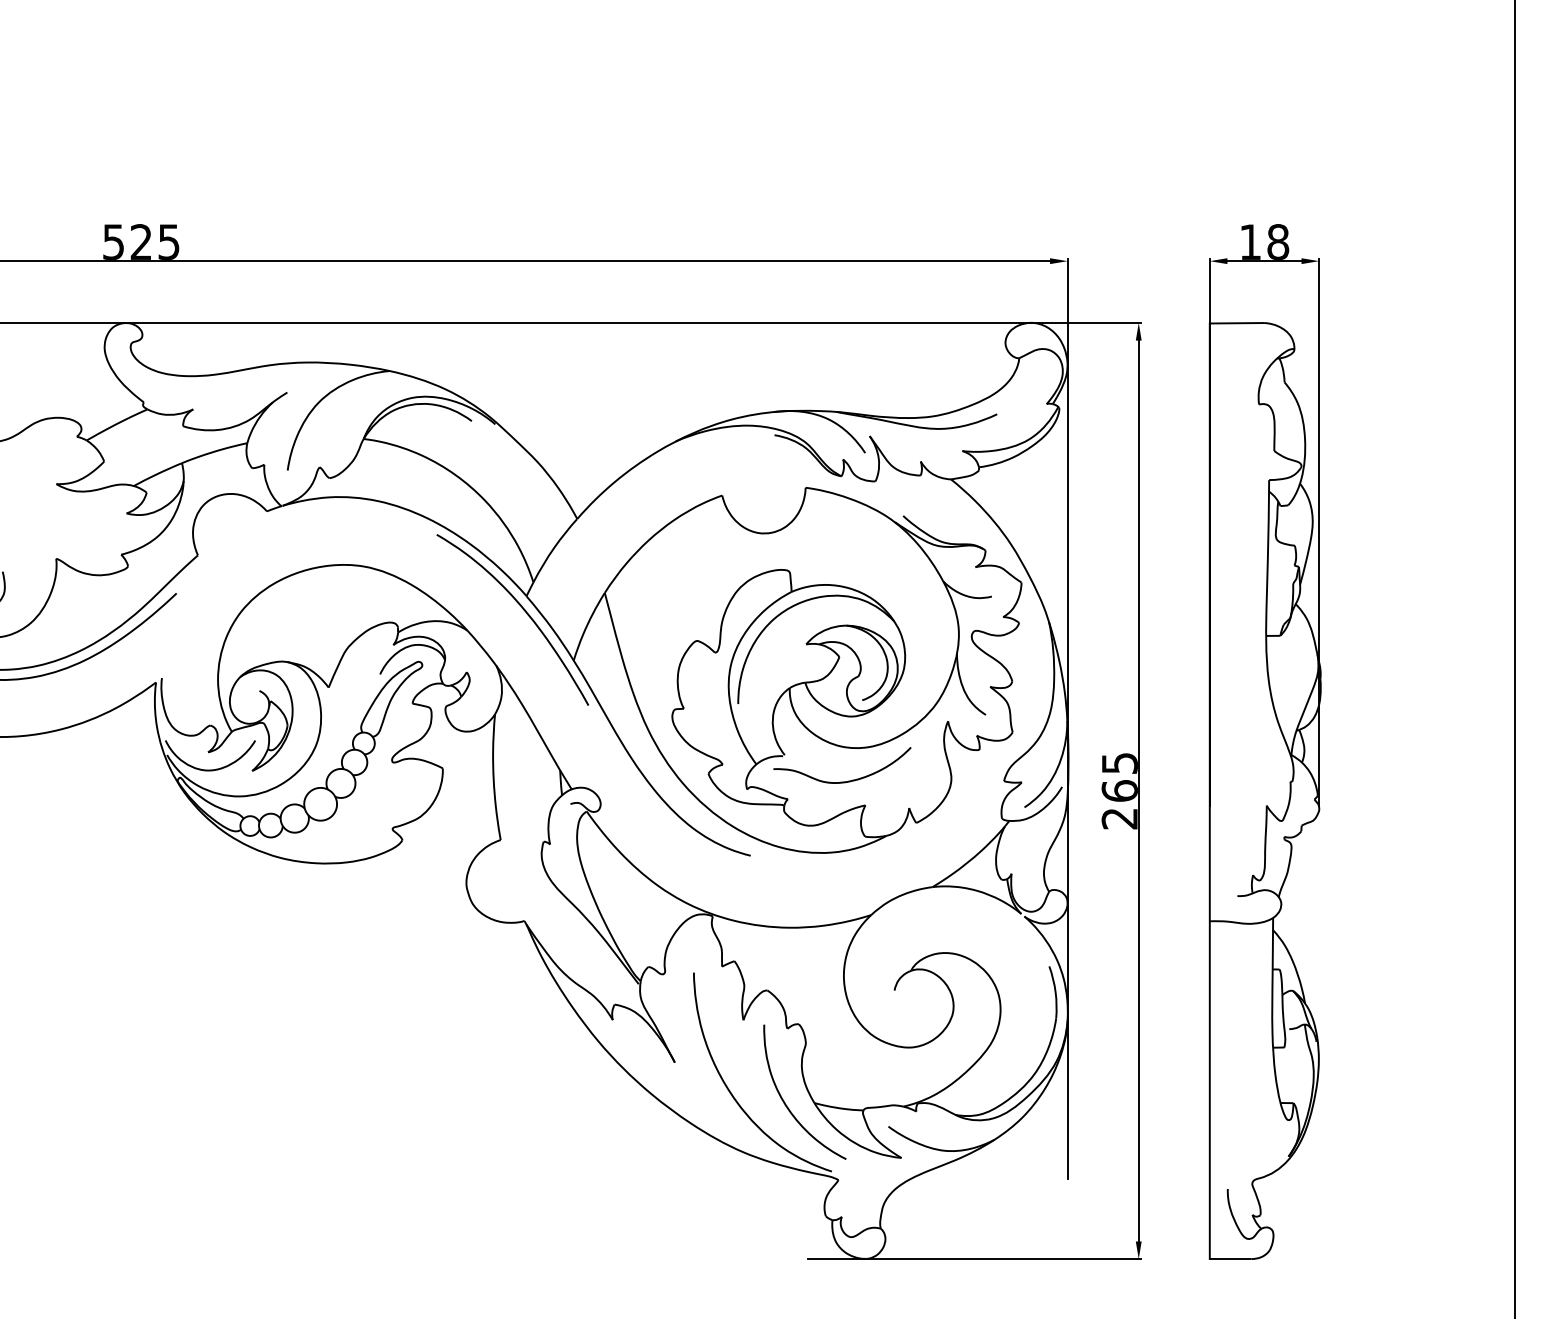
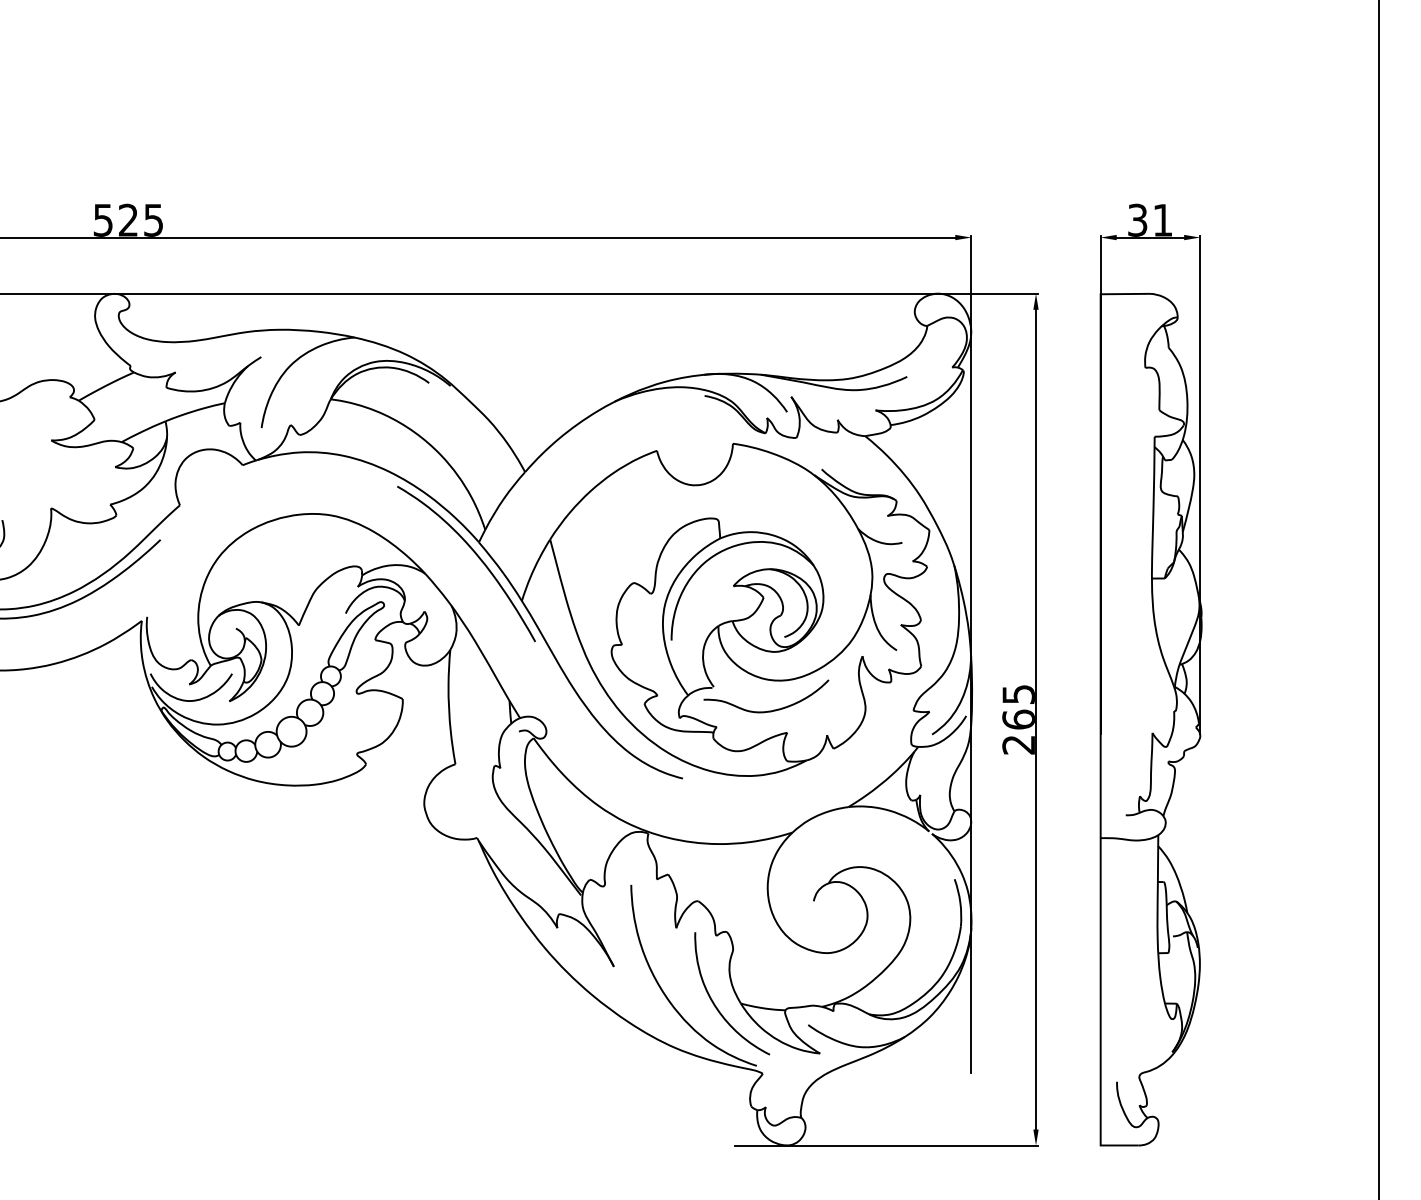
text: (1264, 241) -> (1150, 219), 18 -> 31

